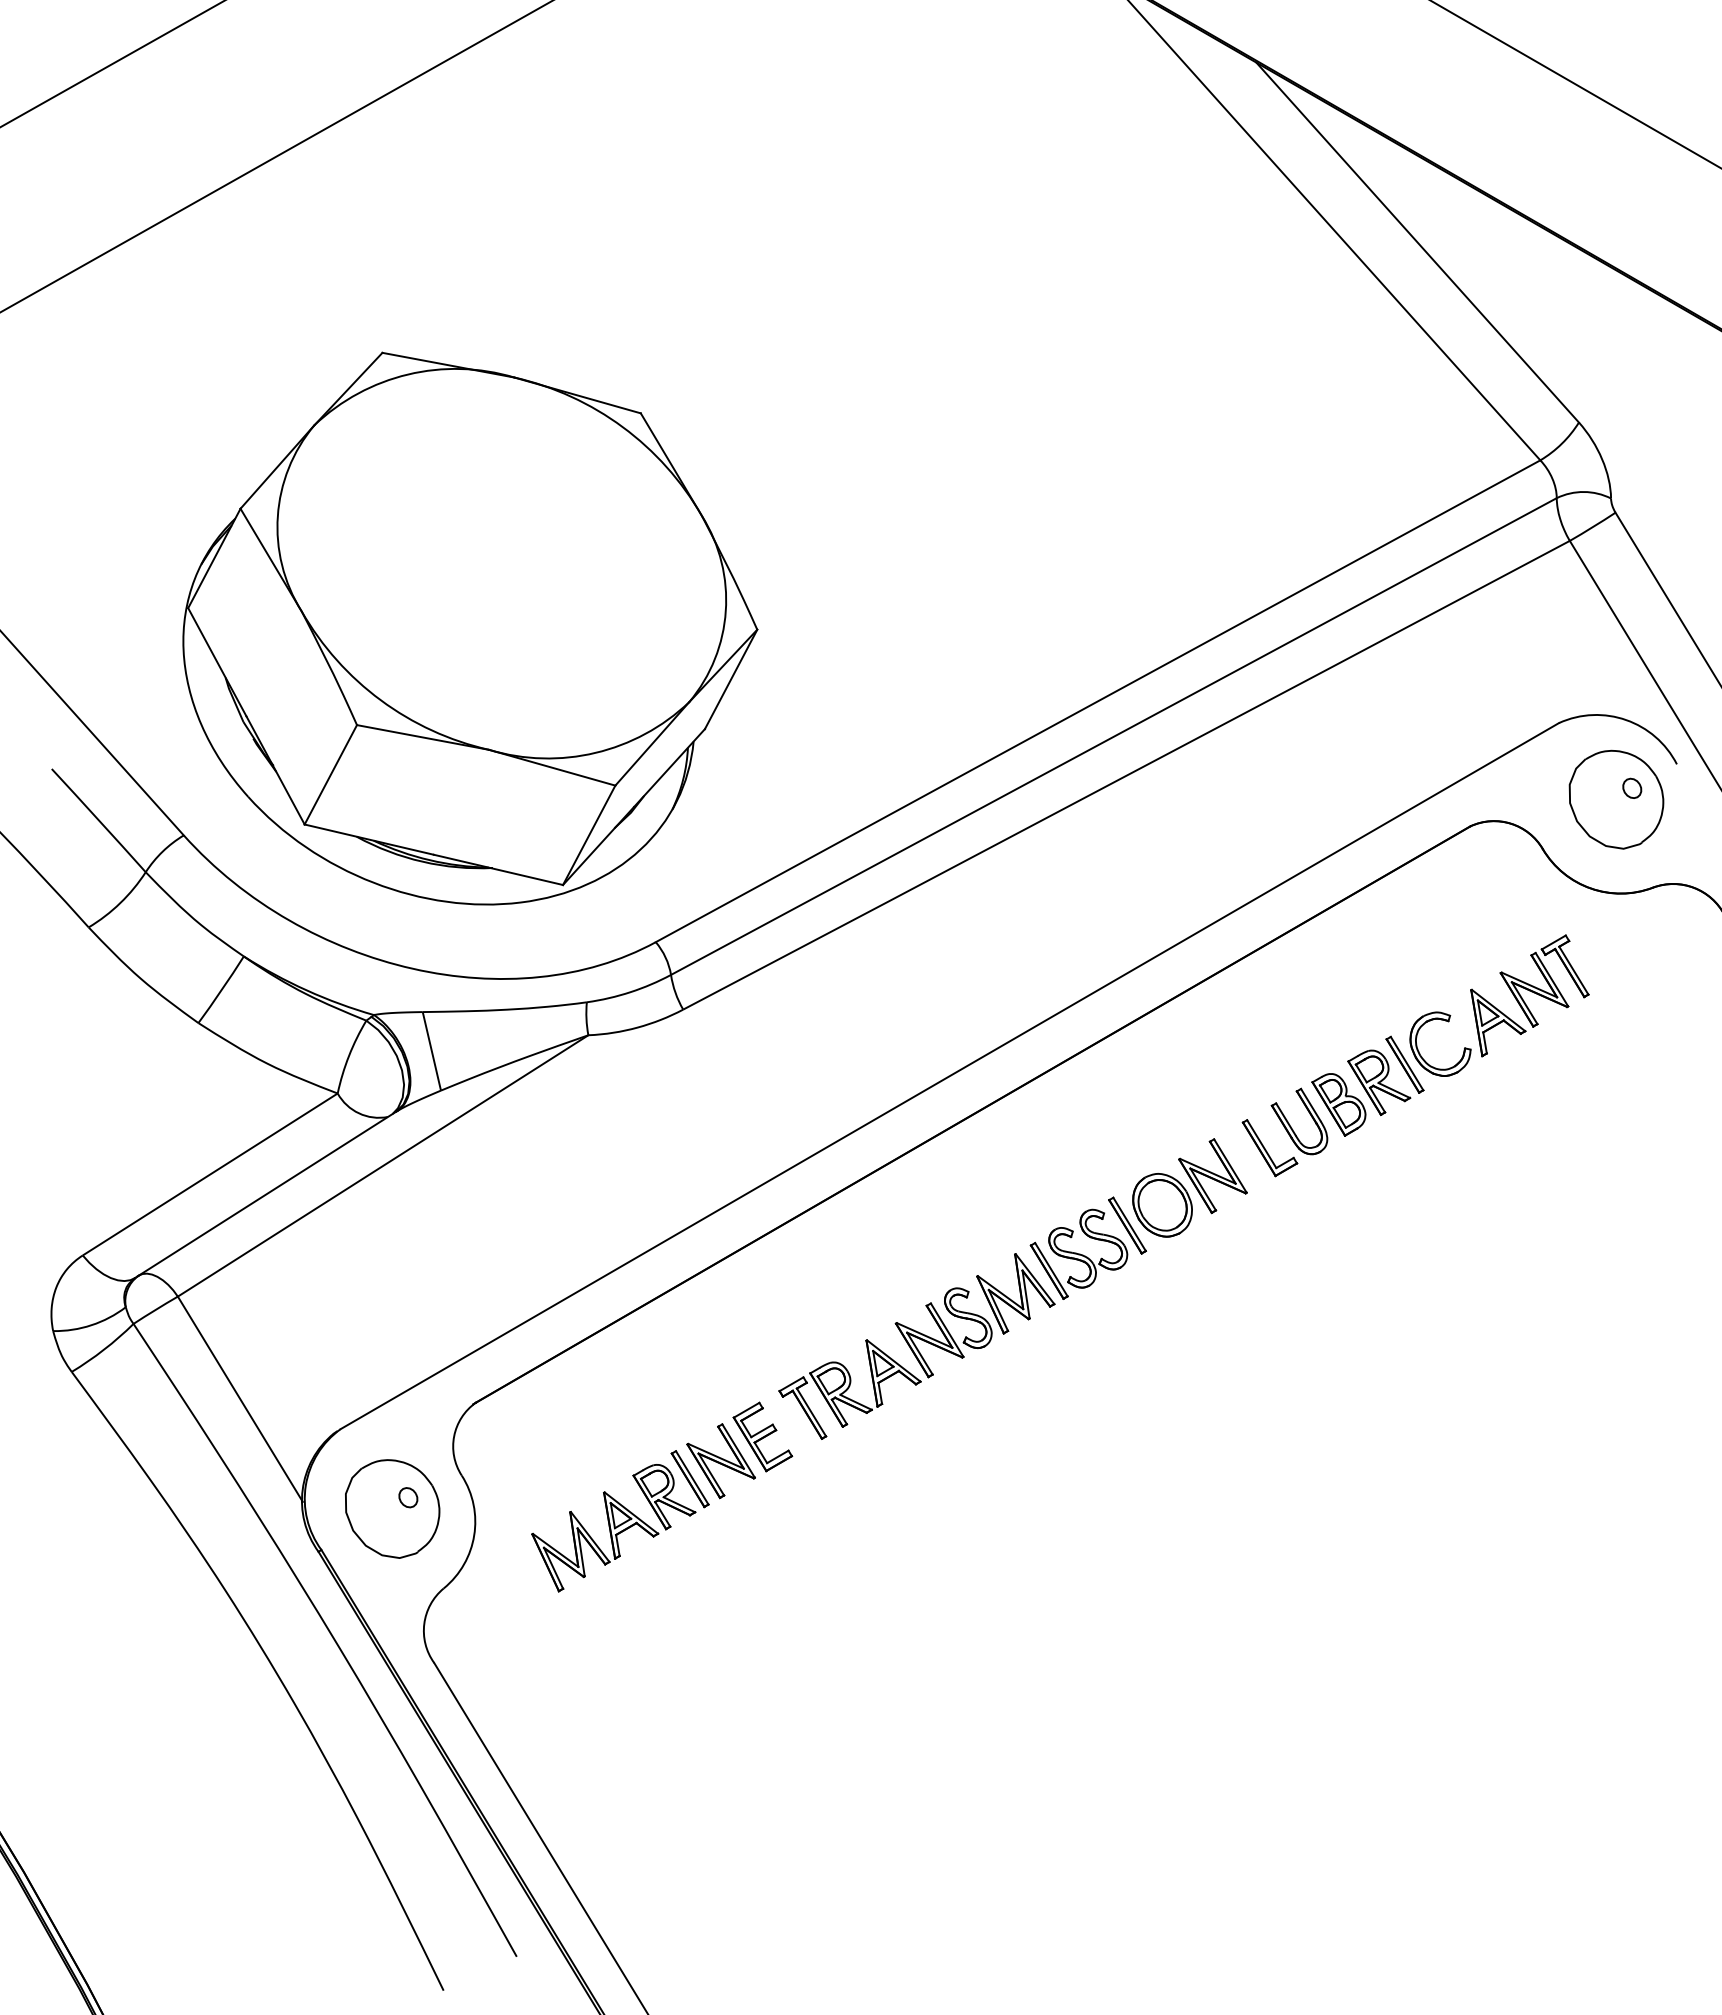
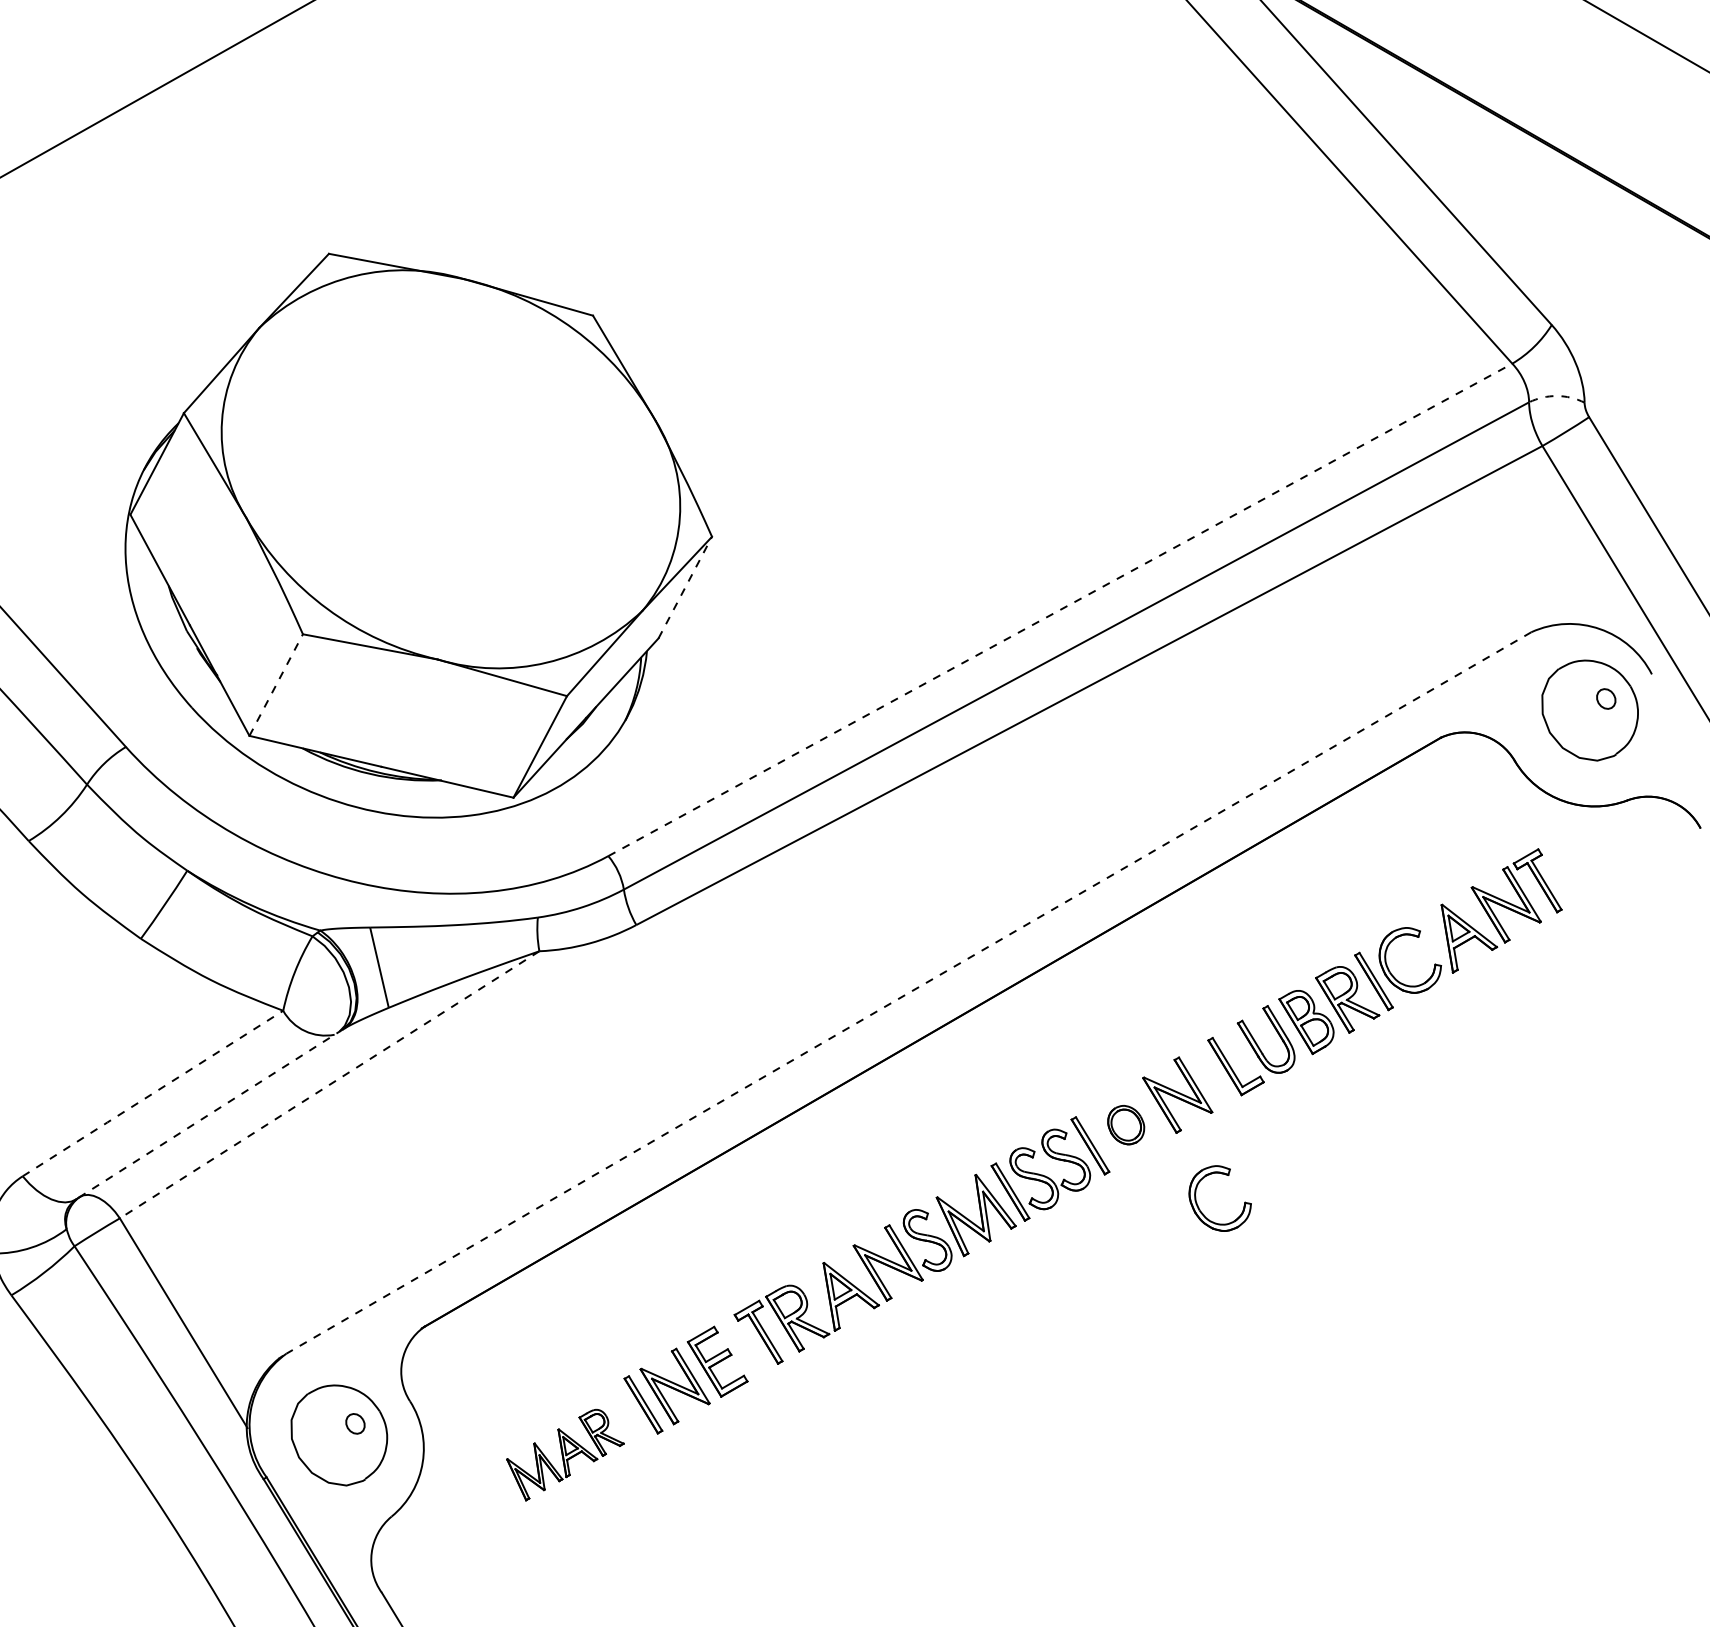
arc: (1583, 492) -> (1556, 396), solid -> dashed
line: (731, 678) -> (685, 586), solid -> dashed
line: (1098, 701) -> (1060, 610), solid -> dashed
line: (331, 774) -> (276, 684), solid -> dashed
line: (949, 1076) -> (908, 993), solid -> dashed
line: (382, 1166) -> (329, 1085), solid -> dashed
line: (209, 1174) -> (152, 1093), solid -> dashed
line: (267, 1193) -> (211, 1112), solid -> dashed
part: (1162, 1205) -> (1126, 1125), size x0.6
part: (1236, 1289) -> (1201, 1211), added
part: (613, 1528) -> (565, 1455), size x0.7

